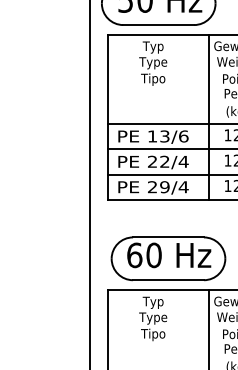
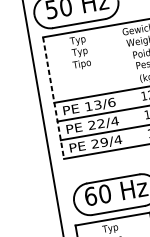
text: (153, 63) -> (80, 52), Type -> Typ
line: (209, 116) -> (128, 84), removed
line: (108, 117) -> (53, 98), solid -> dashed

